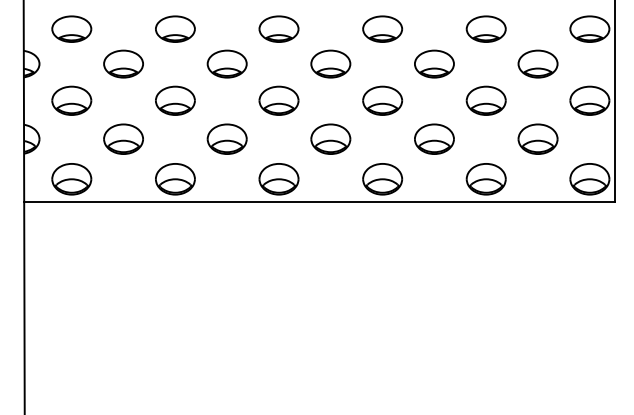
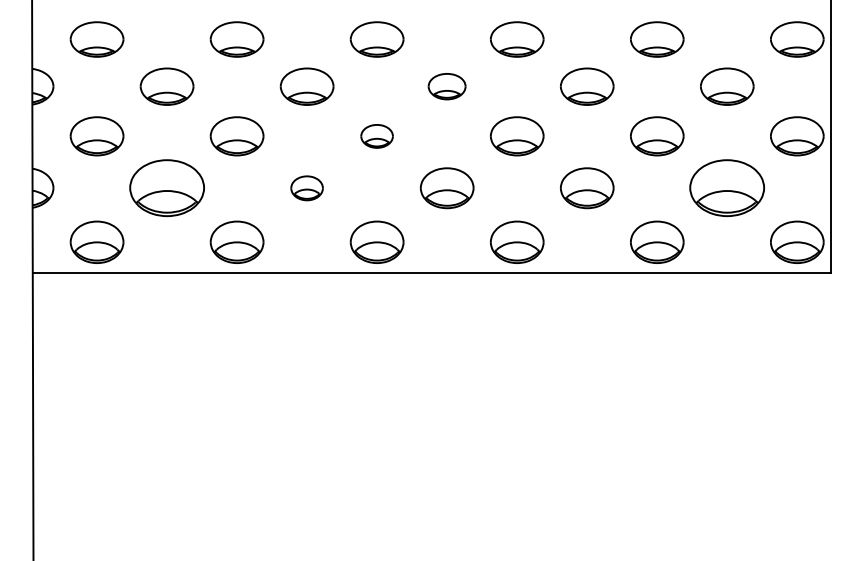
part: (330, 63) -> (446, 86), size x0.7
part: (278, 100) -> (376, 136), size x0.6
part: (123, 139) -> (166, 188), size x1.4
part: (226, 139) -> (306, 188), size x0.6
part: (538, 139) -> (727, 188), size x1.4

